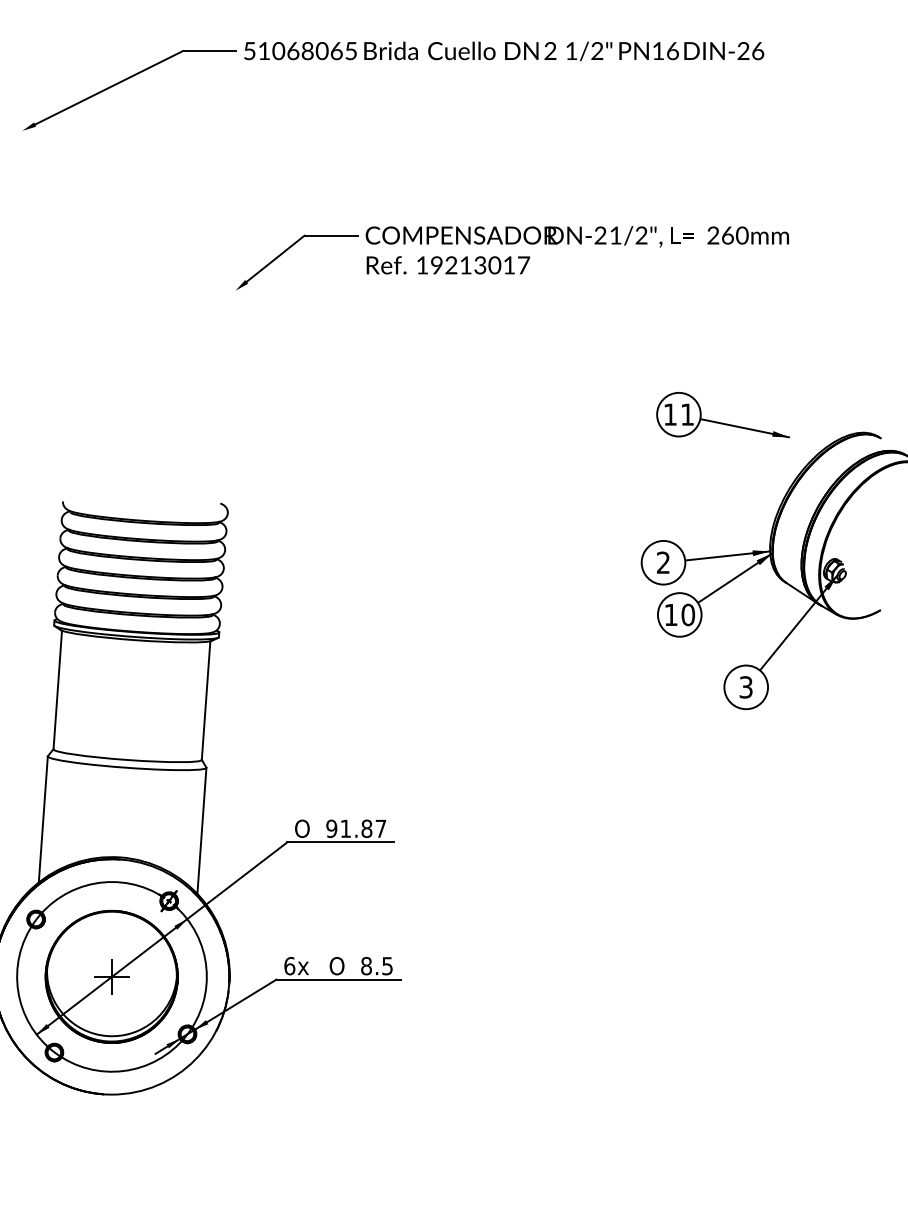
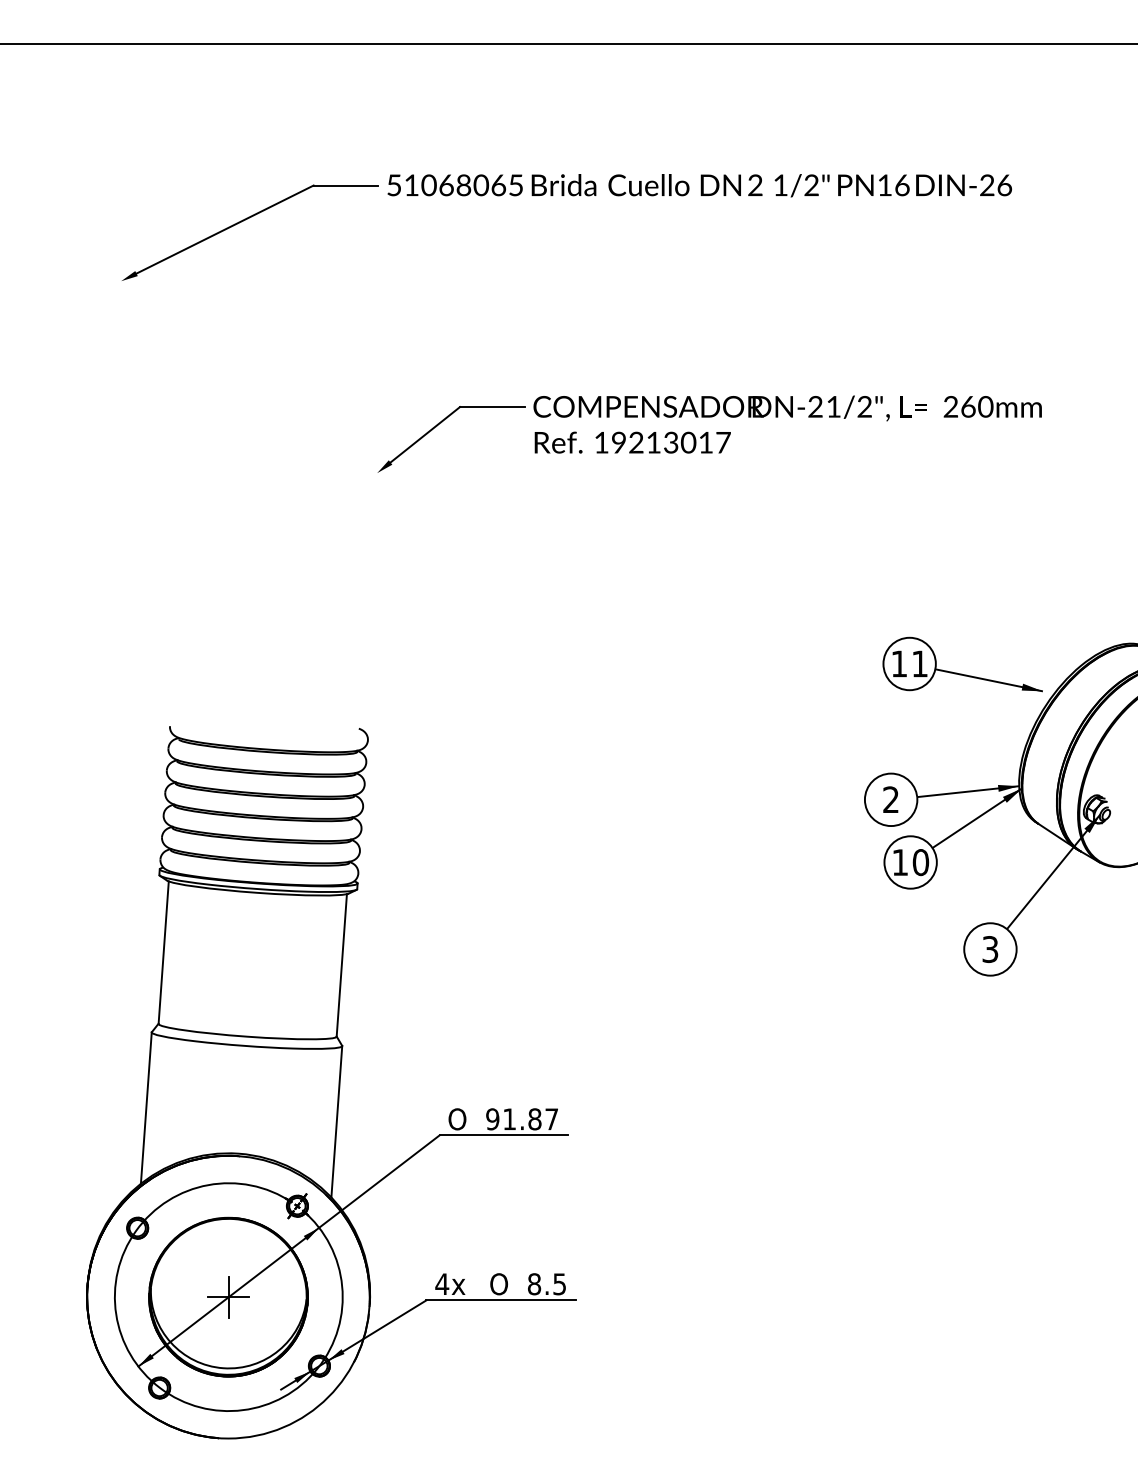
part: (722, 422) -> (962, 673), moved
text: (289, 966) -> (442, 1284), 6x -> 4x

